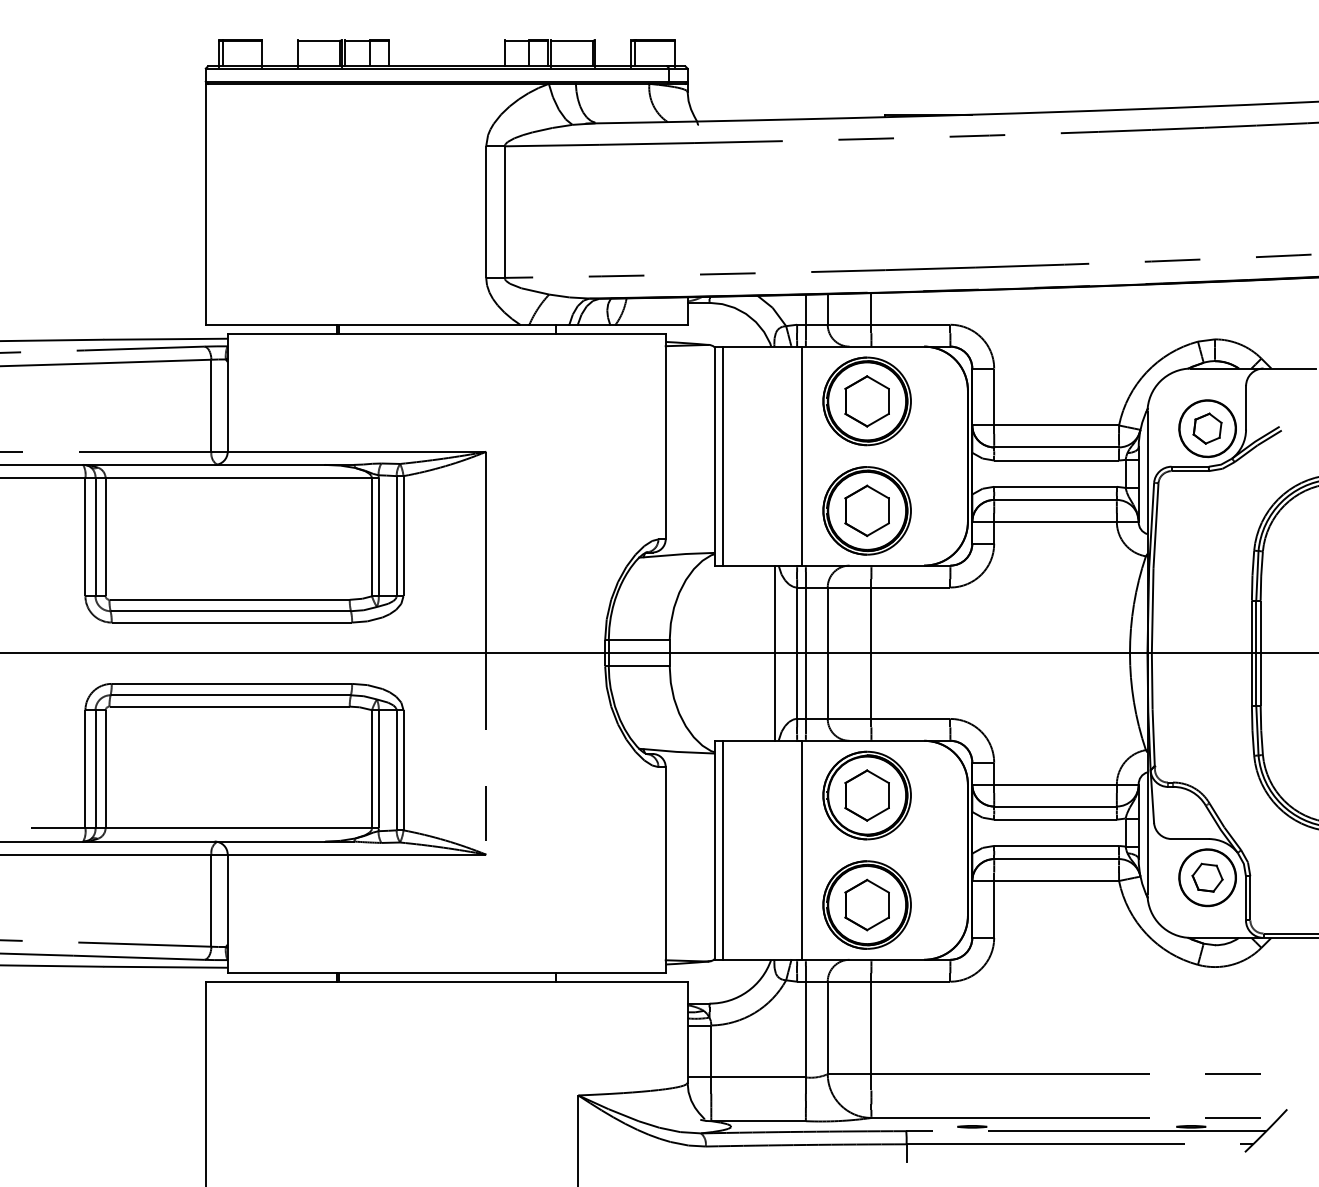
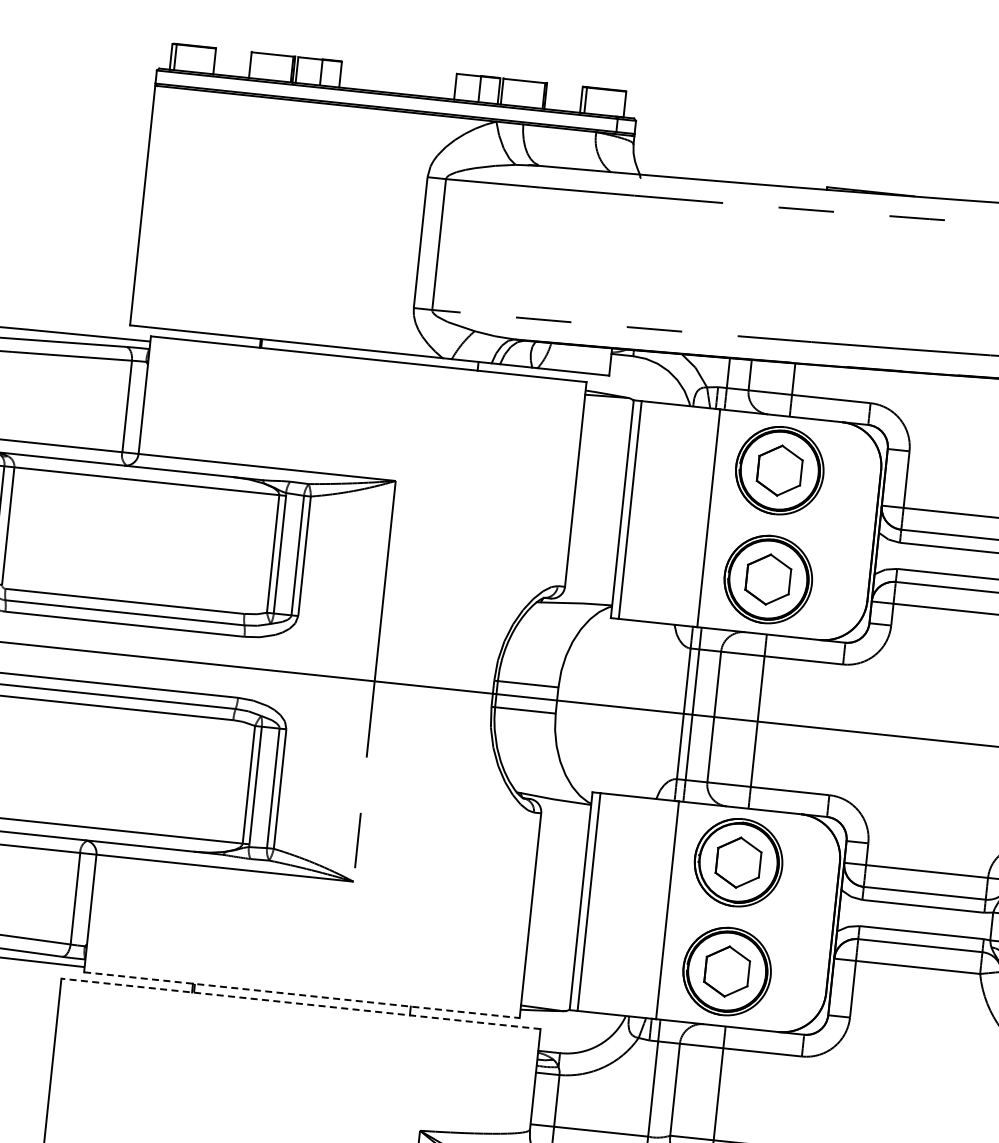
line: (775, 652) -> (662, 710), removed
line: (446, 972) -> (301, 994), solid -> dashed
line: (446, 981) -> (300, 1003), solid -> dashed

